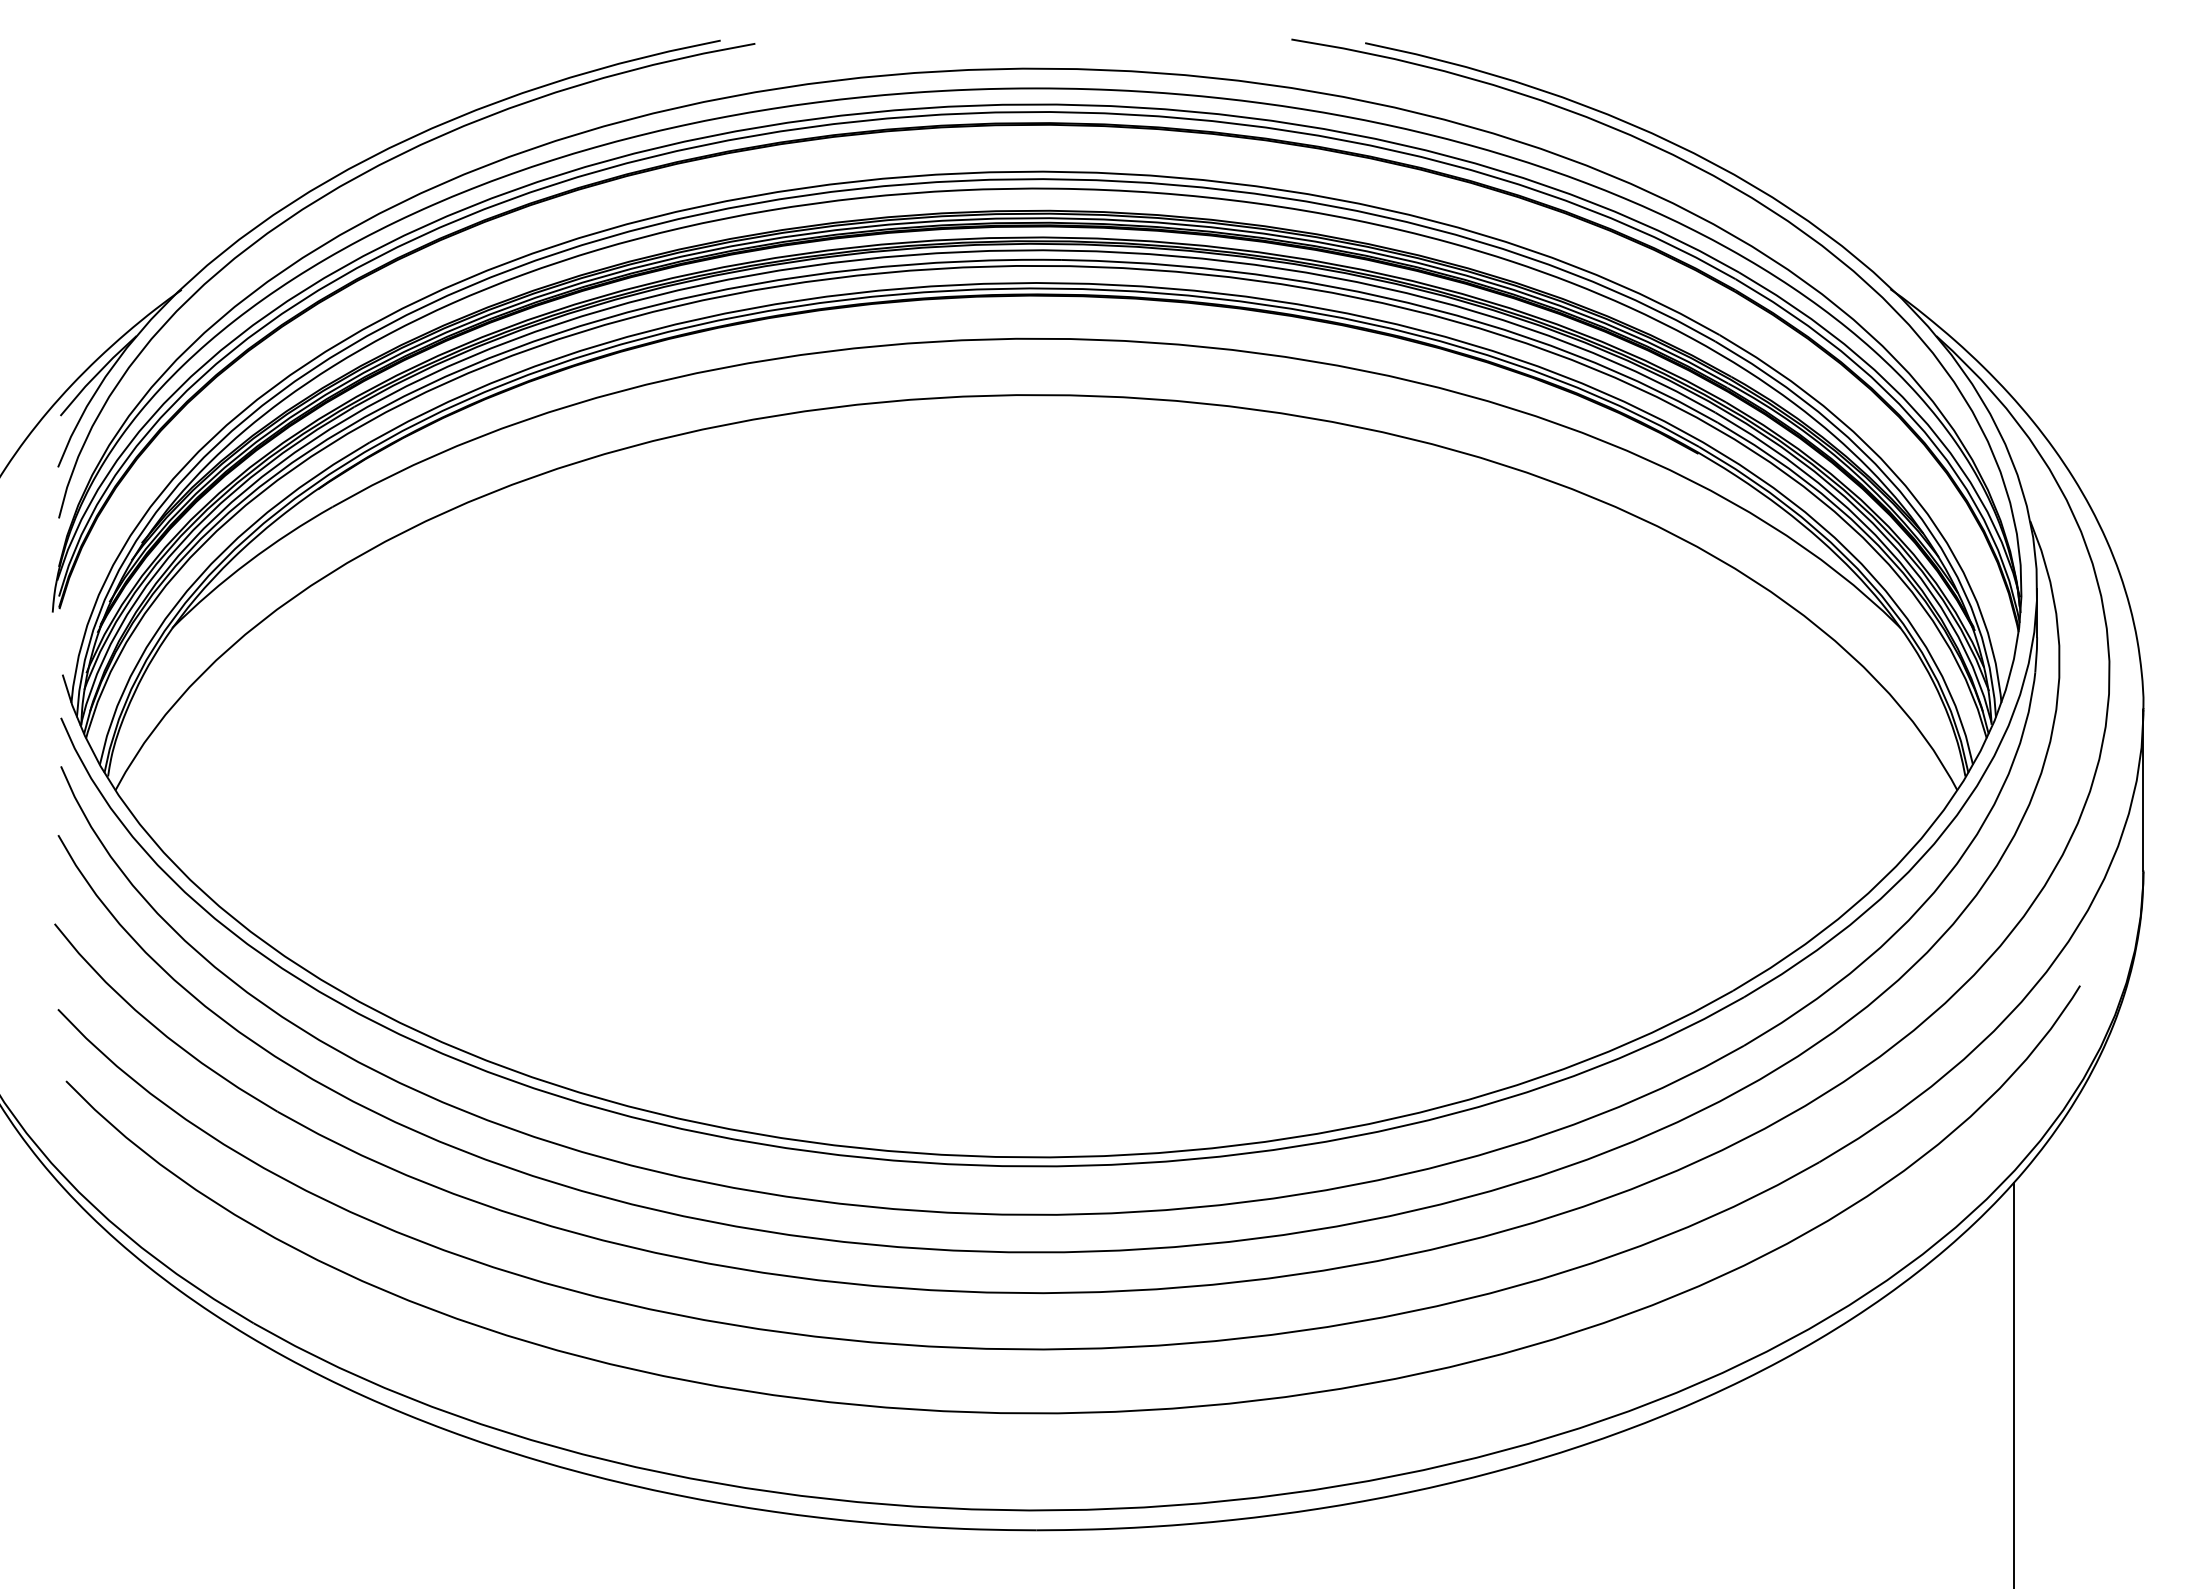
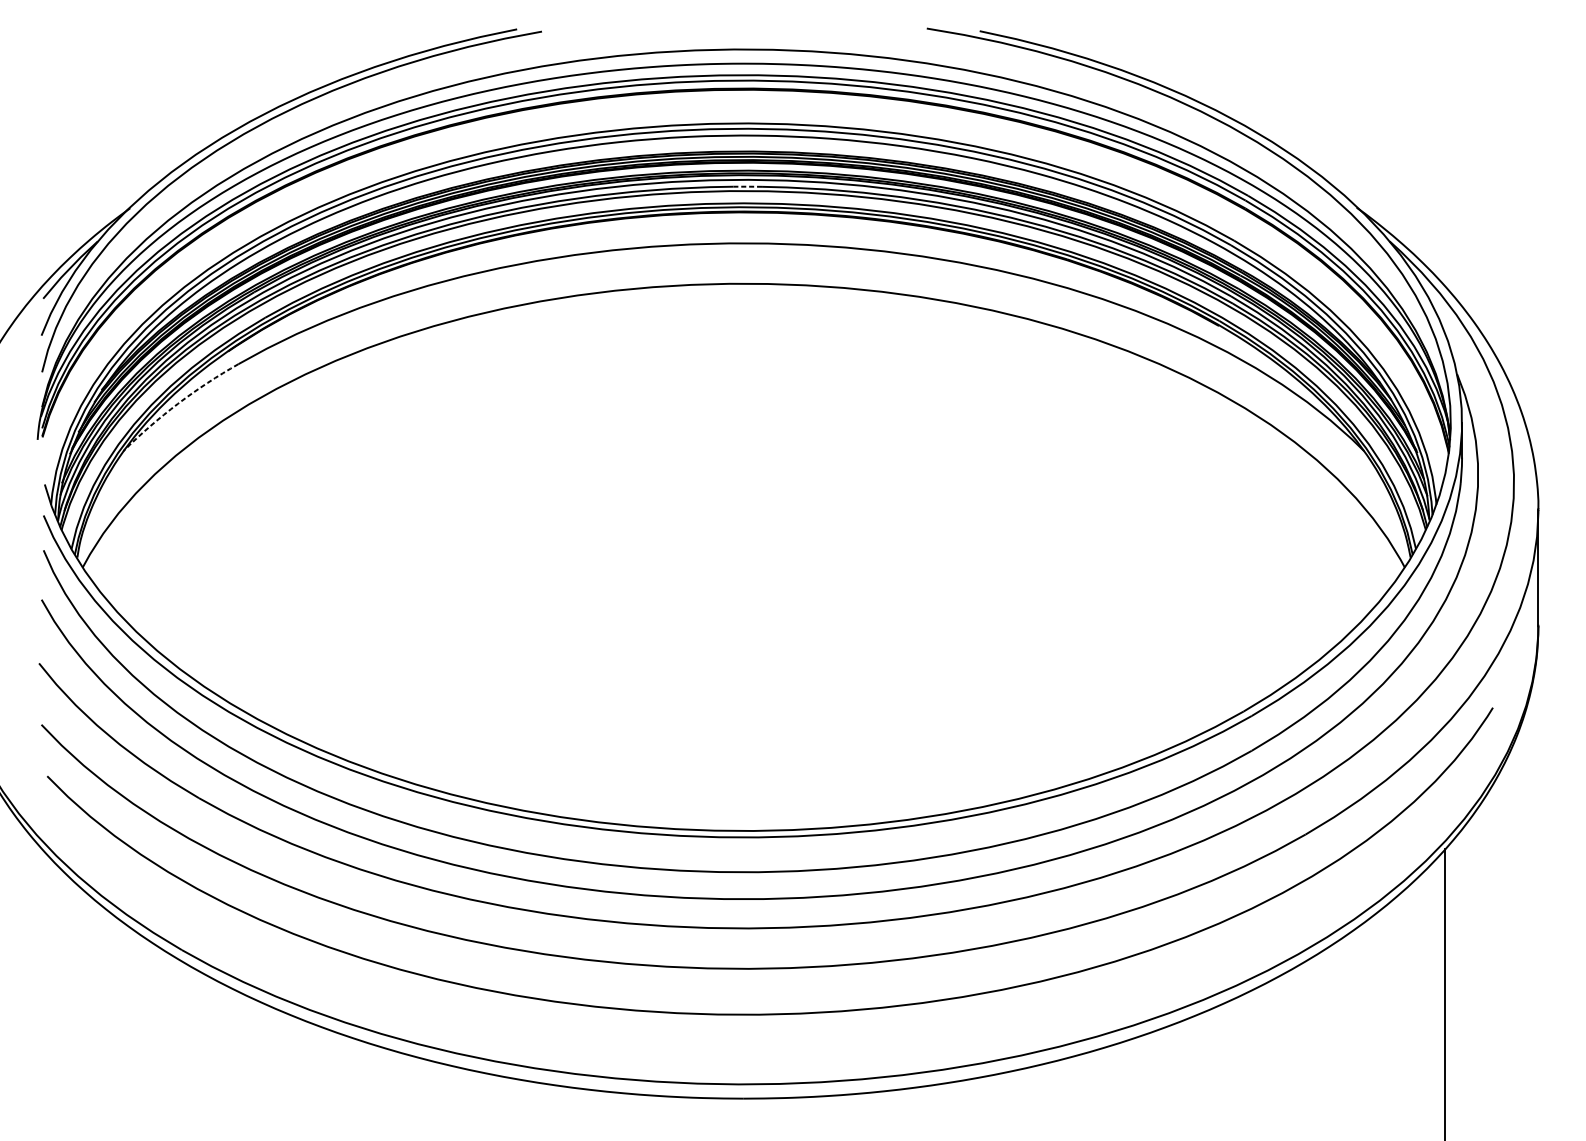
line: (1042, 259) -> (748, 186), solid -> dashed
arc: (248, 562) -> (178, 403), solid -> dashed

